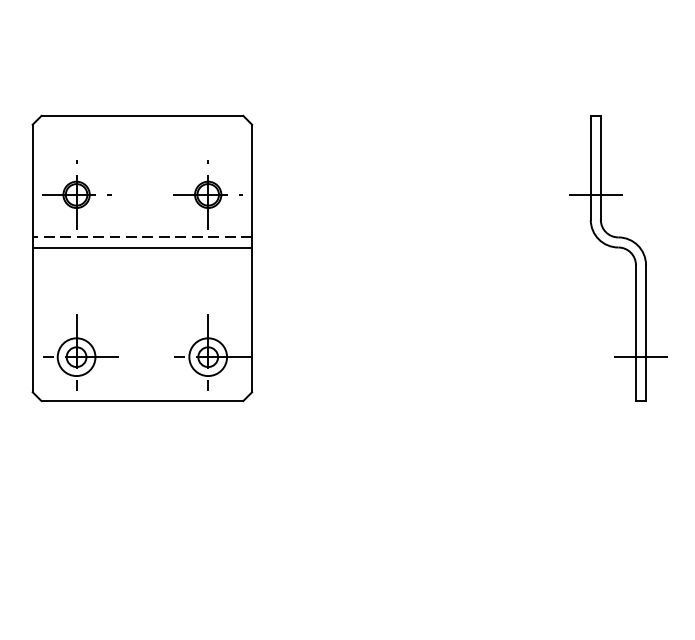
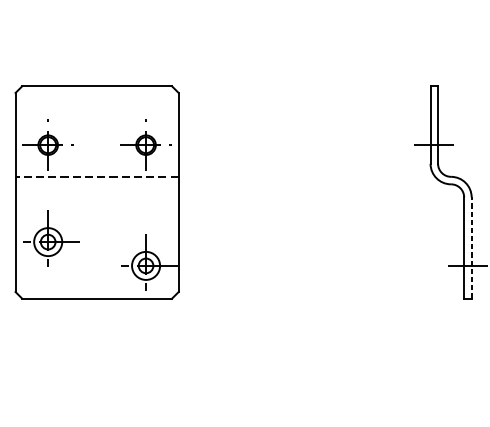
line: (142, 247) -> (97, 184), removed
line: (646, 333) -> (472, 248), solid -> dashed
part: (80, 352) -> (51, 238), moved

